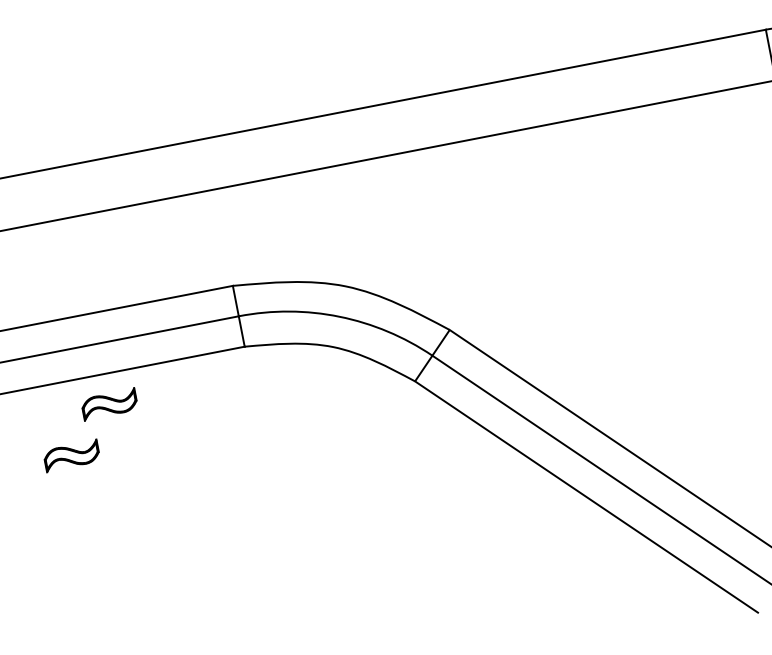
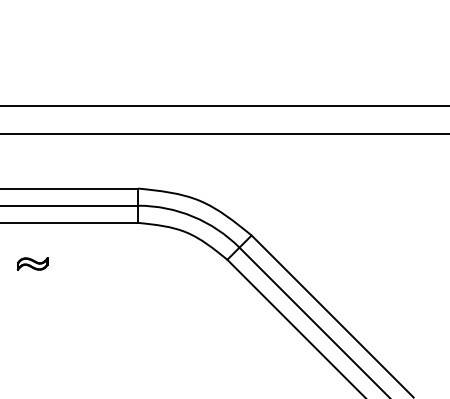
part: (108, 403) -> (58, 239), removed

